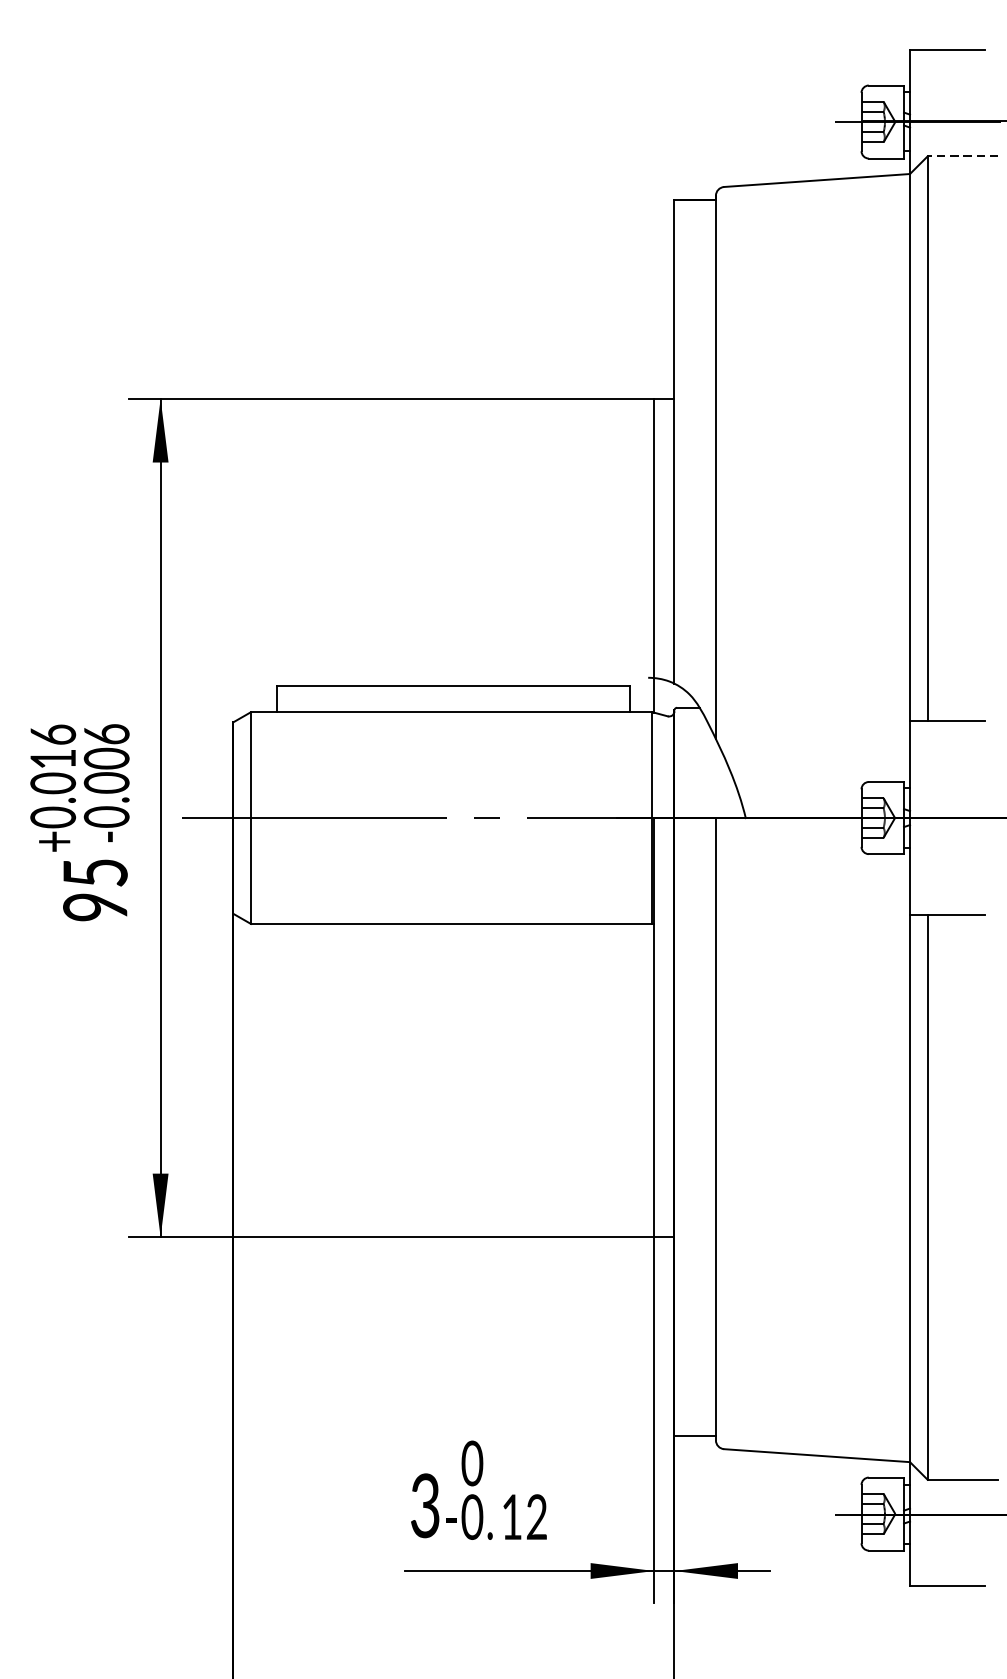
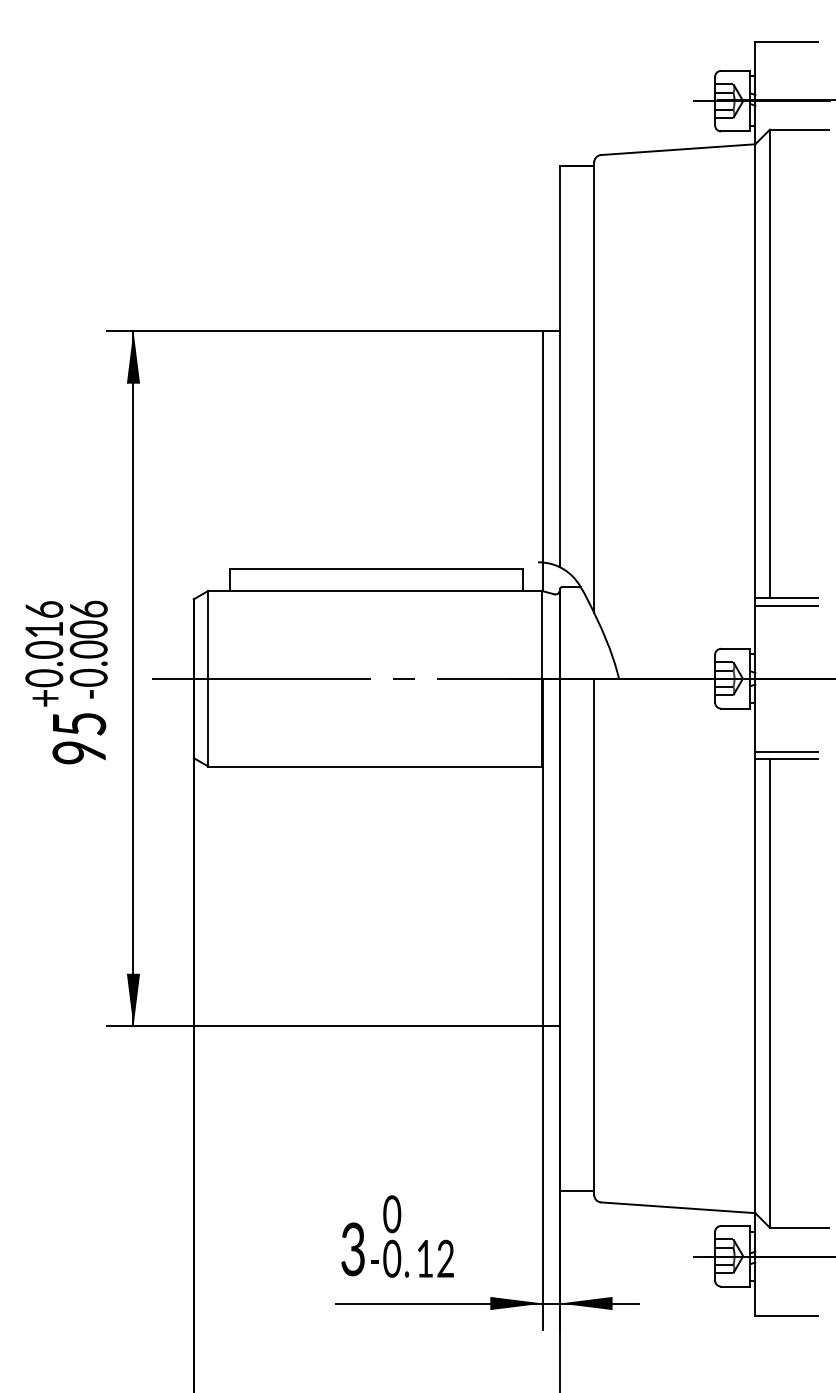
line: (962, 156) -> (798, 129), dashed -> solid
line: (947, 729) -> (786, 605), added
line: (947, 905) -> (786, 751), added

